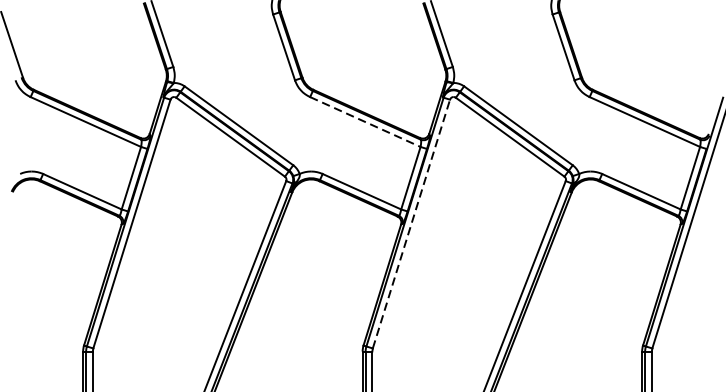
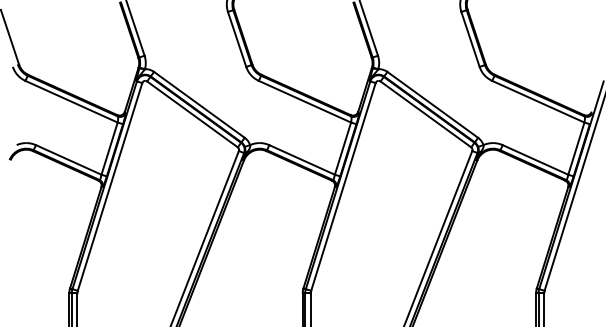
line: (364, 121) -> (304, 101), dashed -> solid
line: (411, 223) -> (343, 186), dashed -> solid

